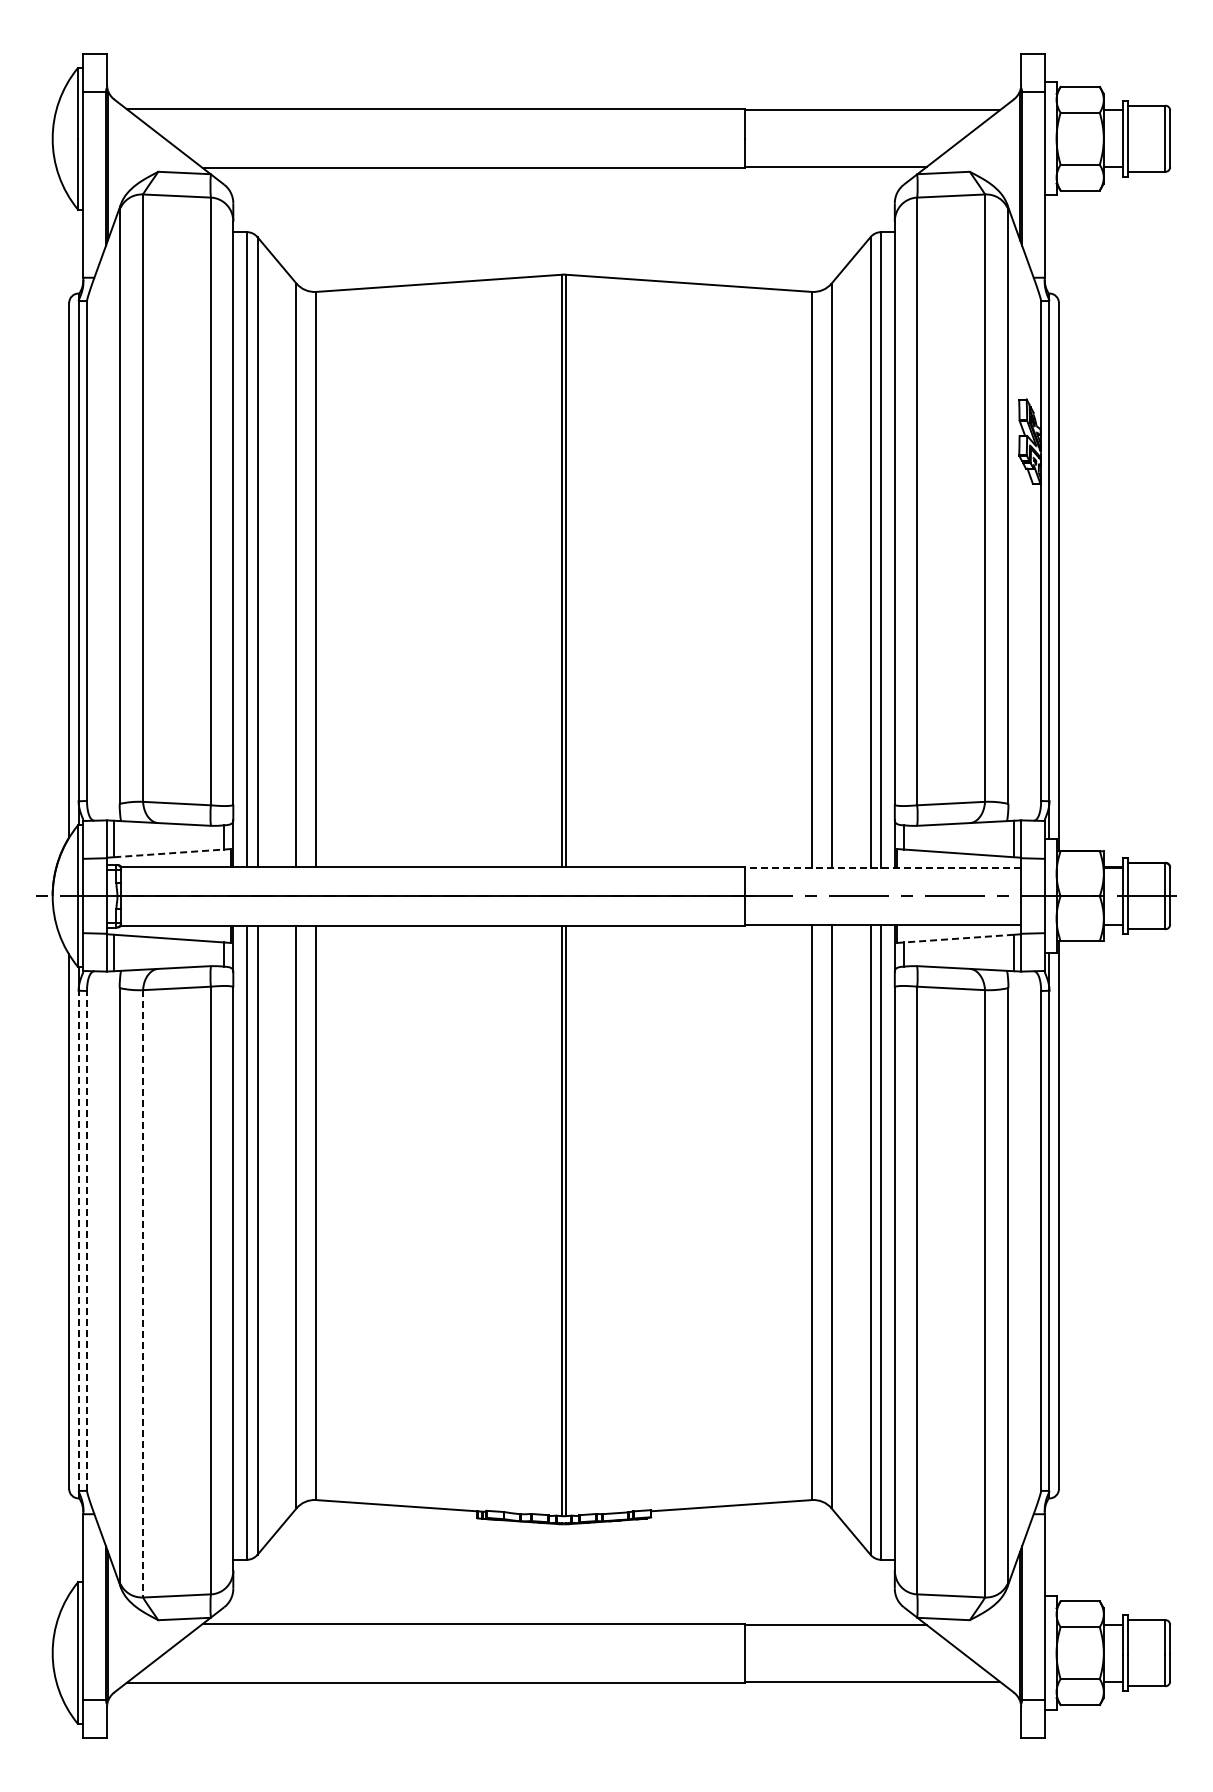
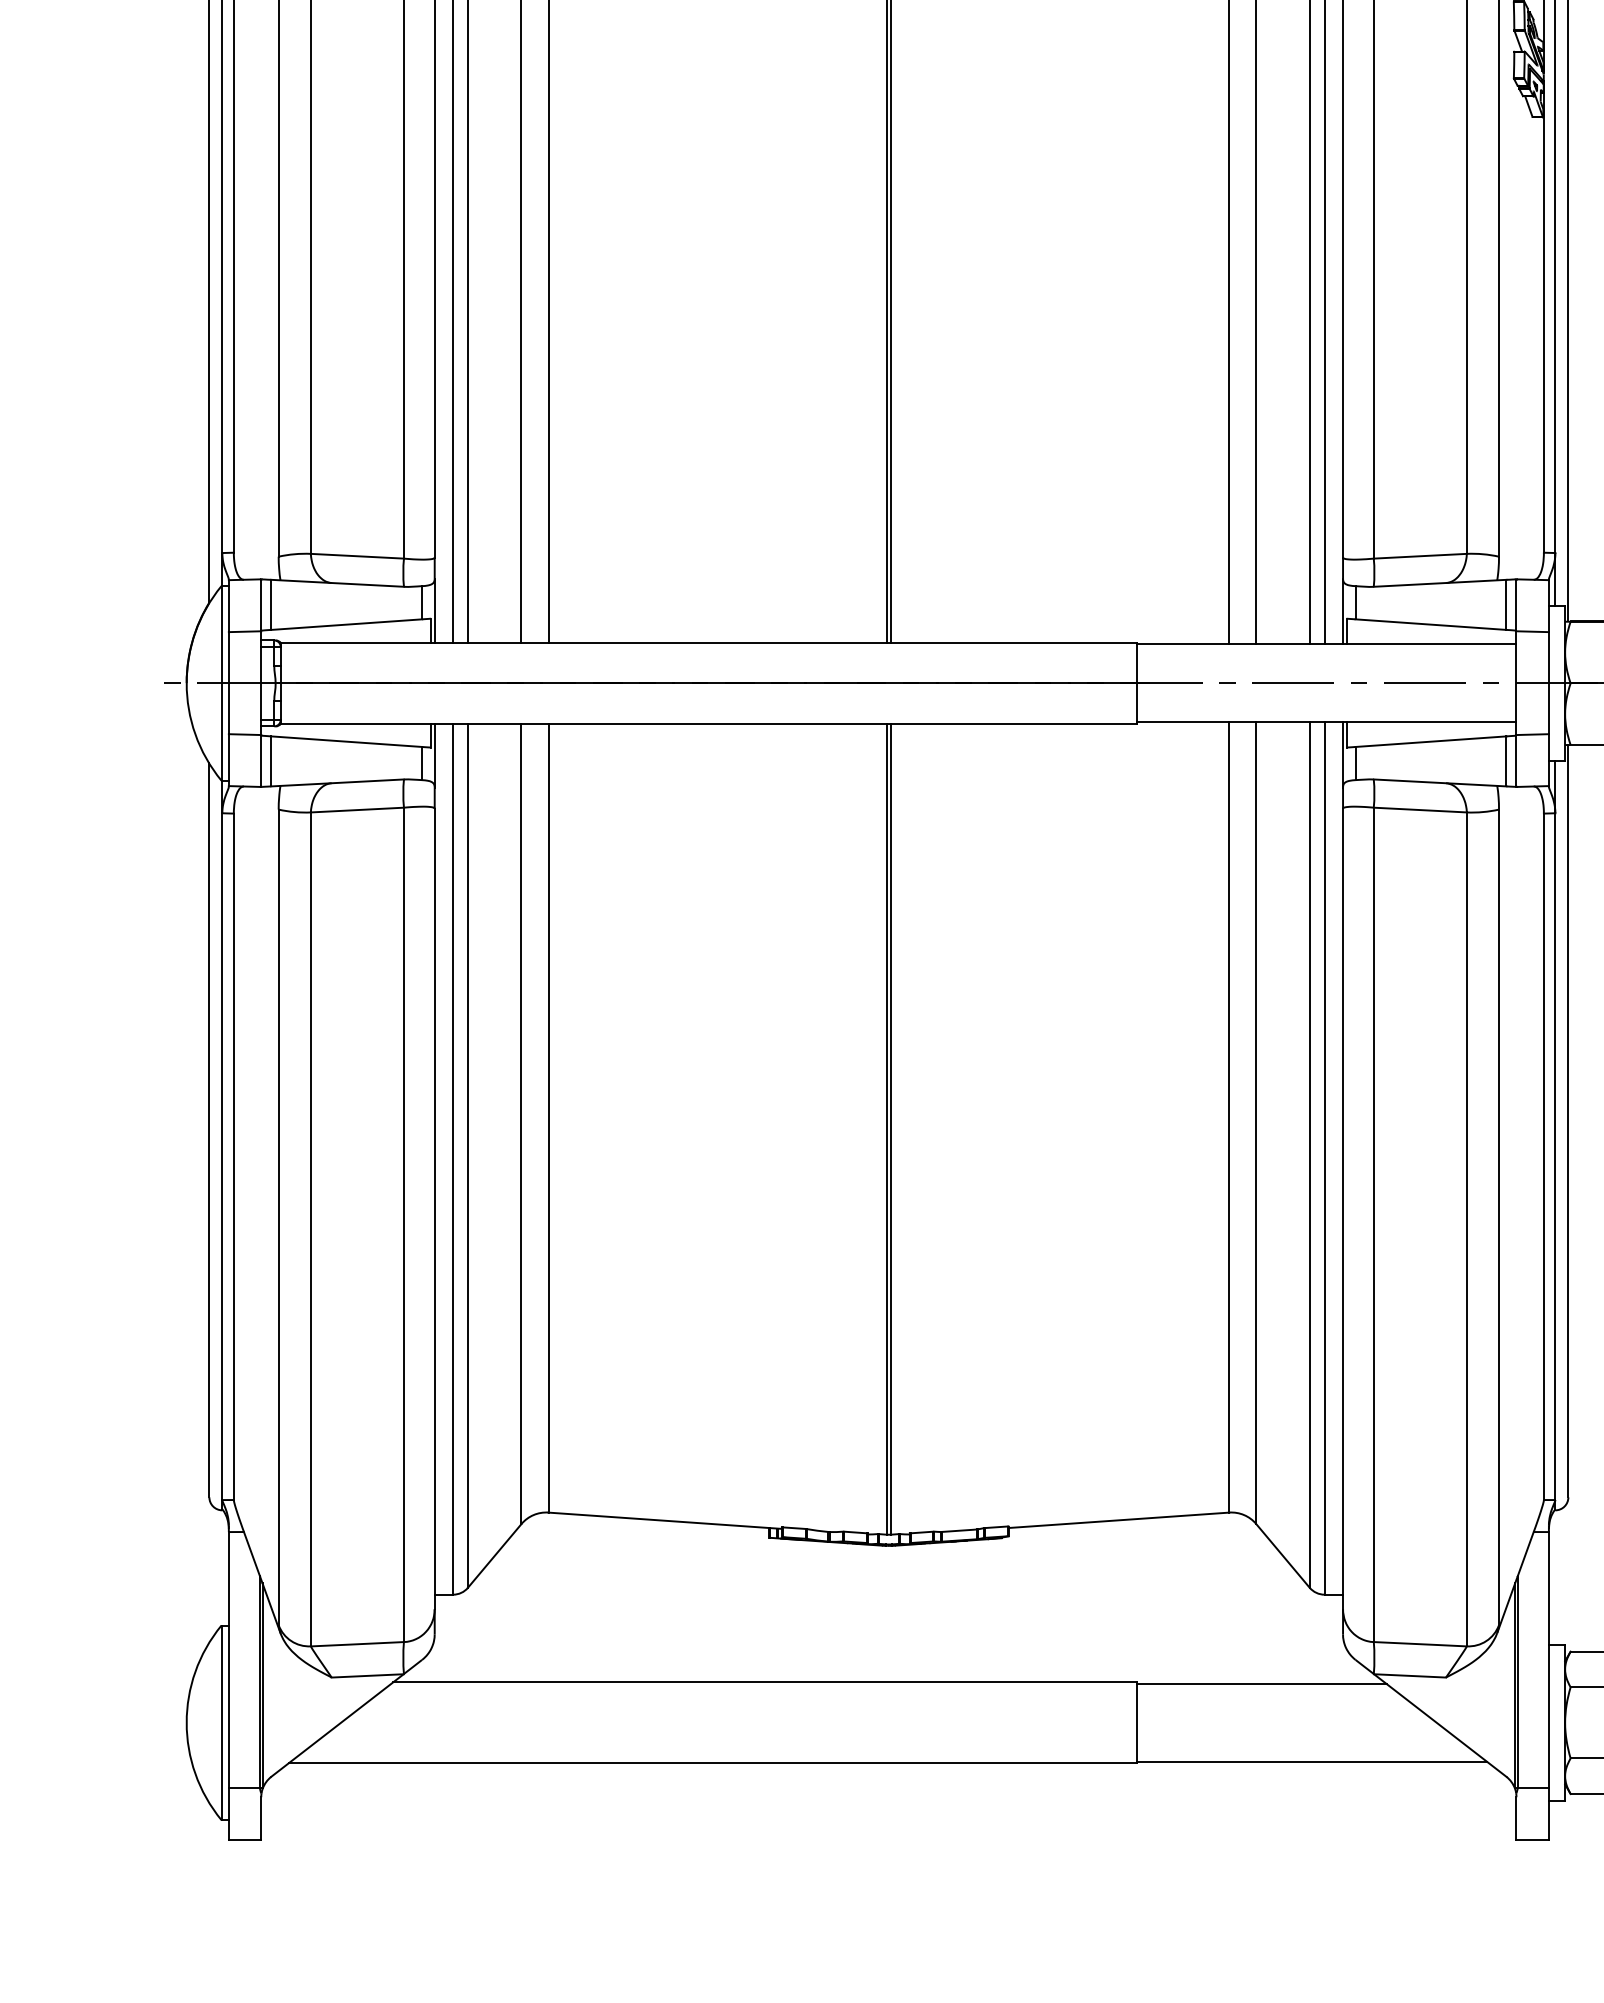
line: (169, 853) -> (347, 624), dashed -> solid
line: (882, 867) -> (1326, 644), dashed -> solid
line: (958, 938) -> (1430, 741), dashed -> solid
line: (78, 1240) -> (222, 1156), dashed -> solid
line: (87, 1240) -> (234, 1156), dashed -> solid
line: (143, 1293) -> (311, 1228), dashed -> solid

